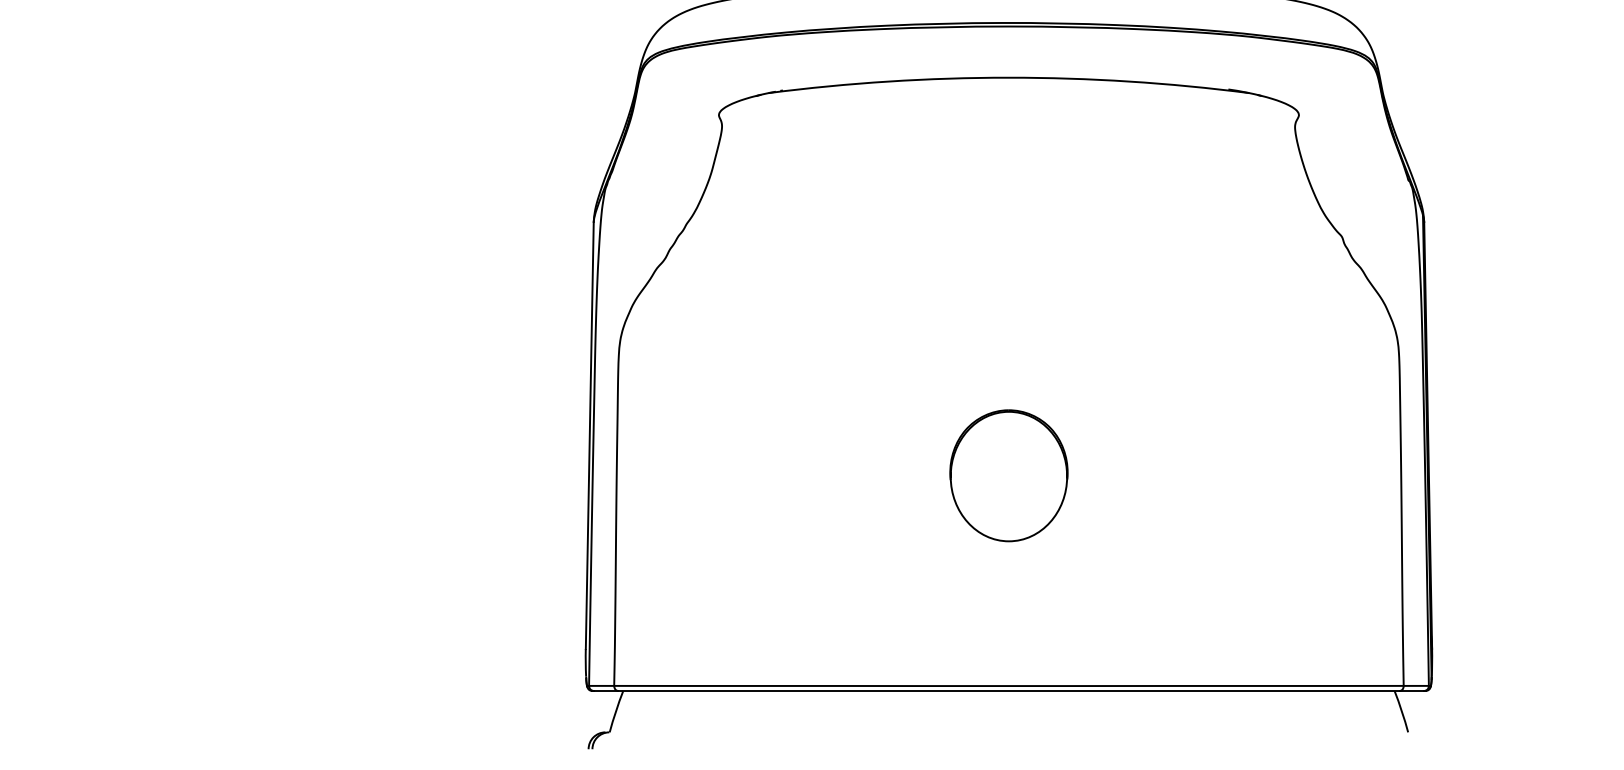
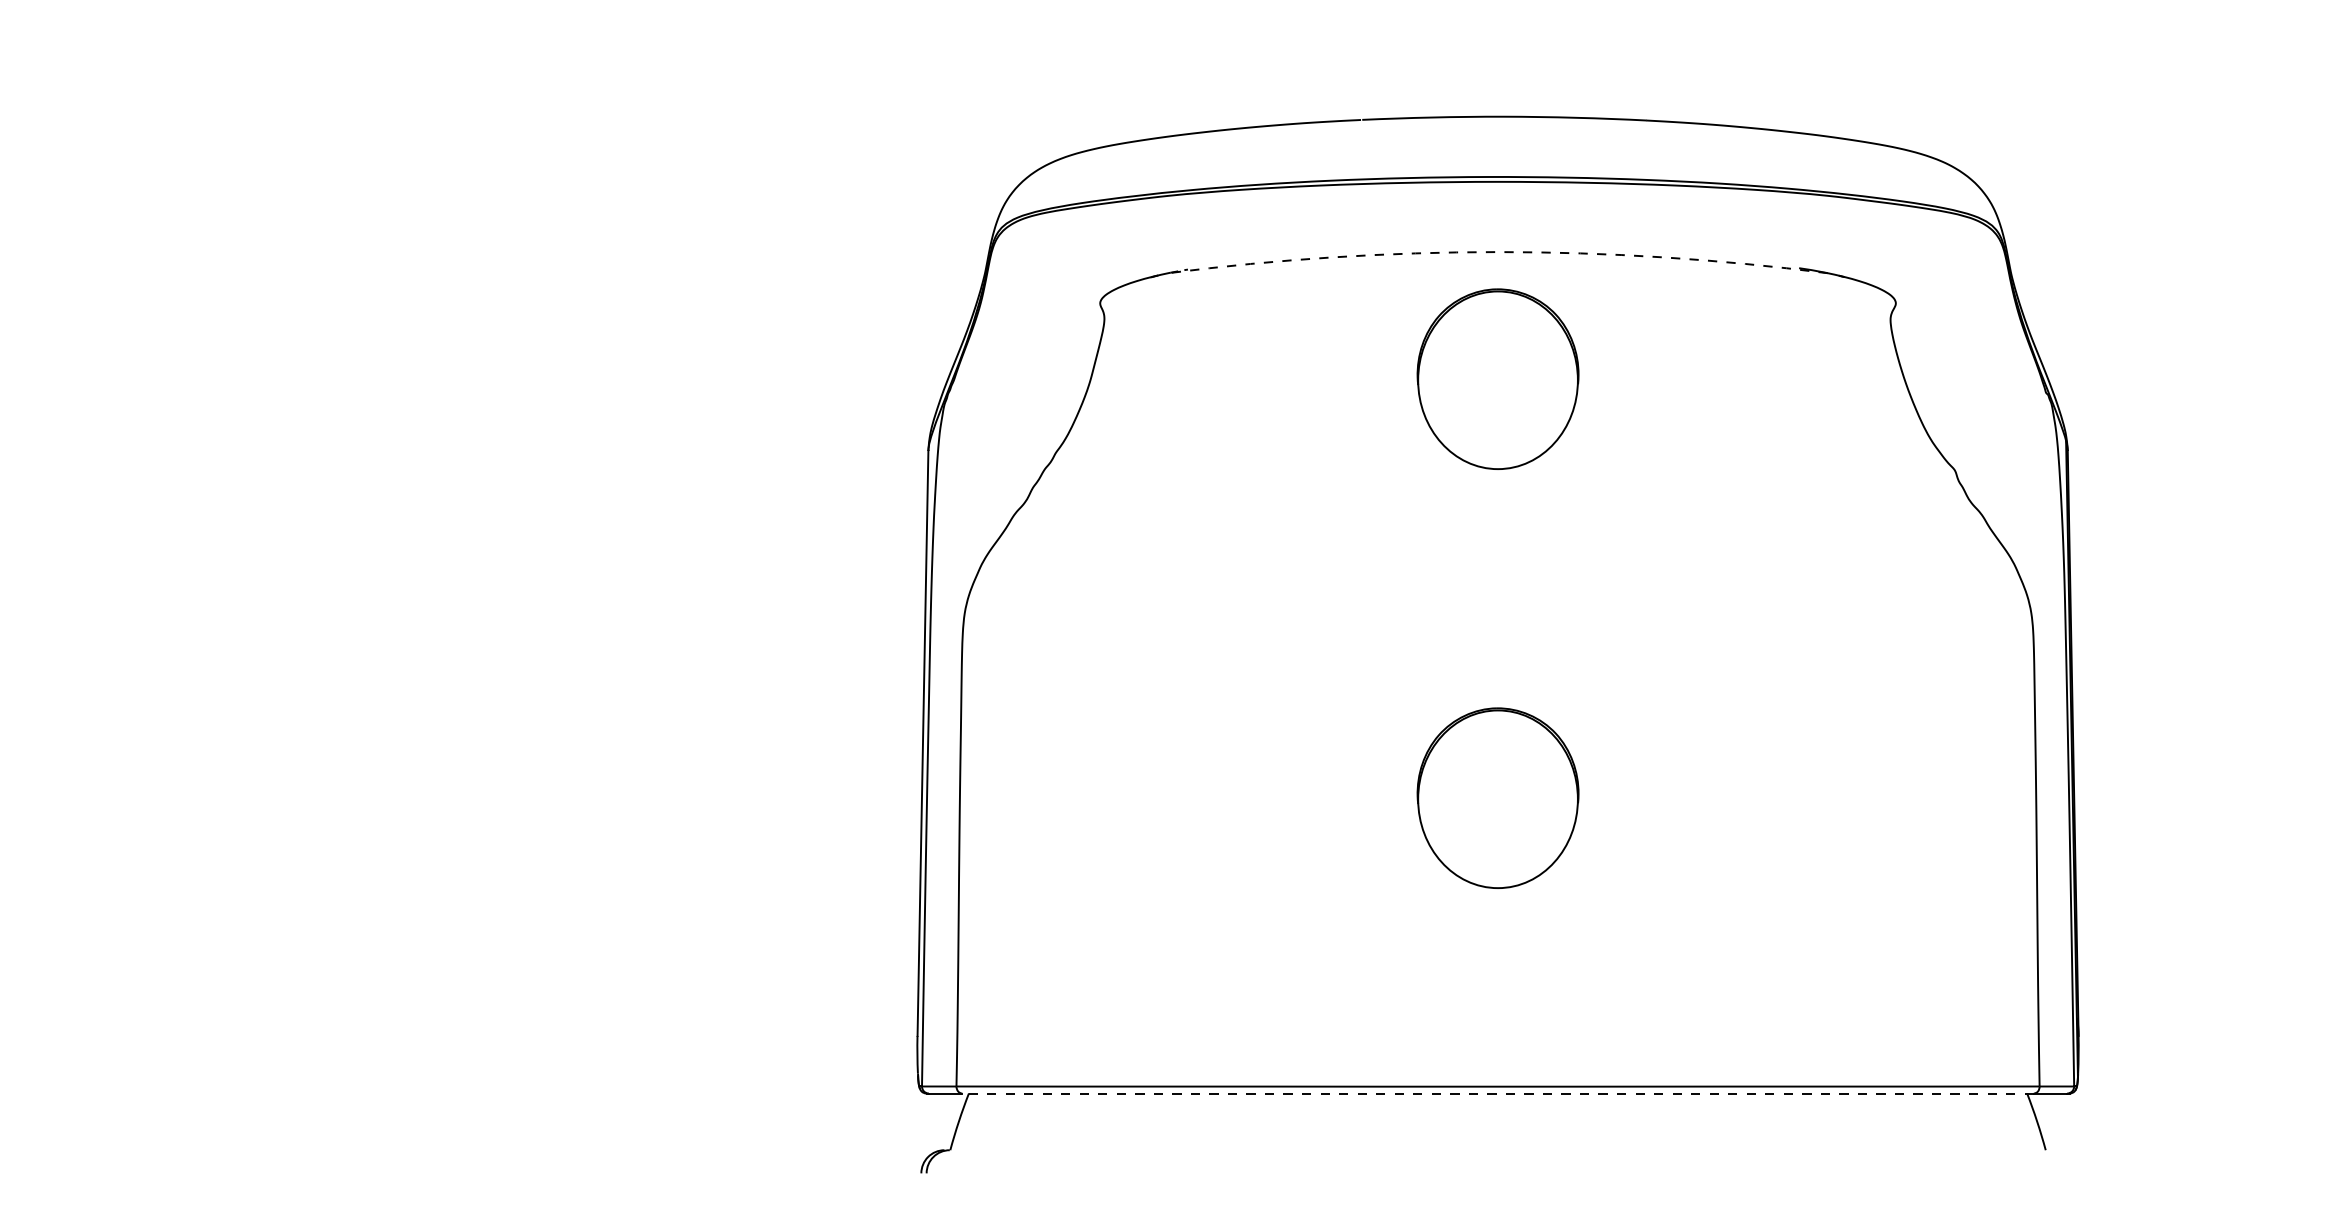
arc: (1009, 78) -> (1498, 252), solid -> dashed
part: (1008, 169) -> (1497, 378), added
line: (1009, 691) -> (1498, 1093), solid -> dashed

